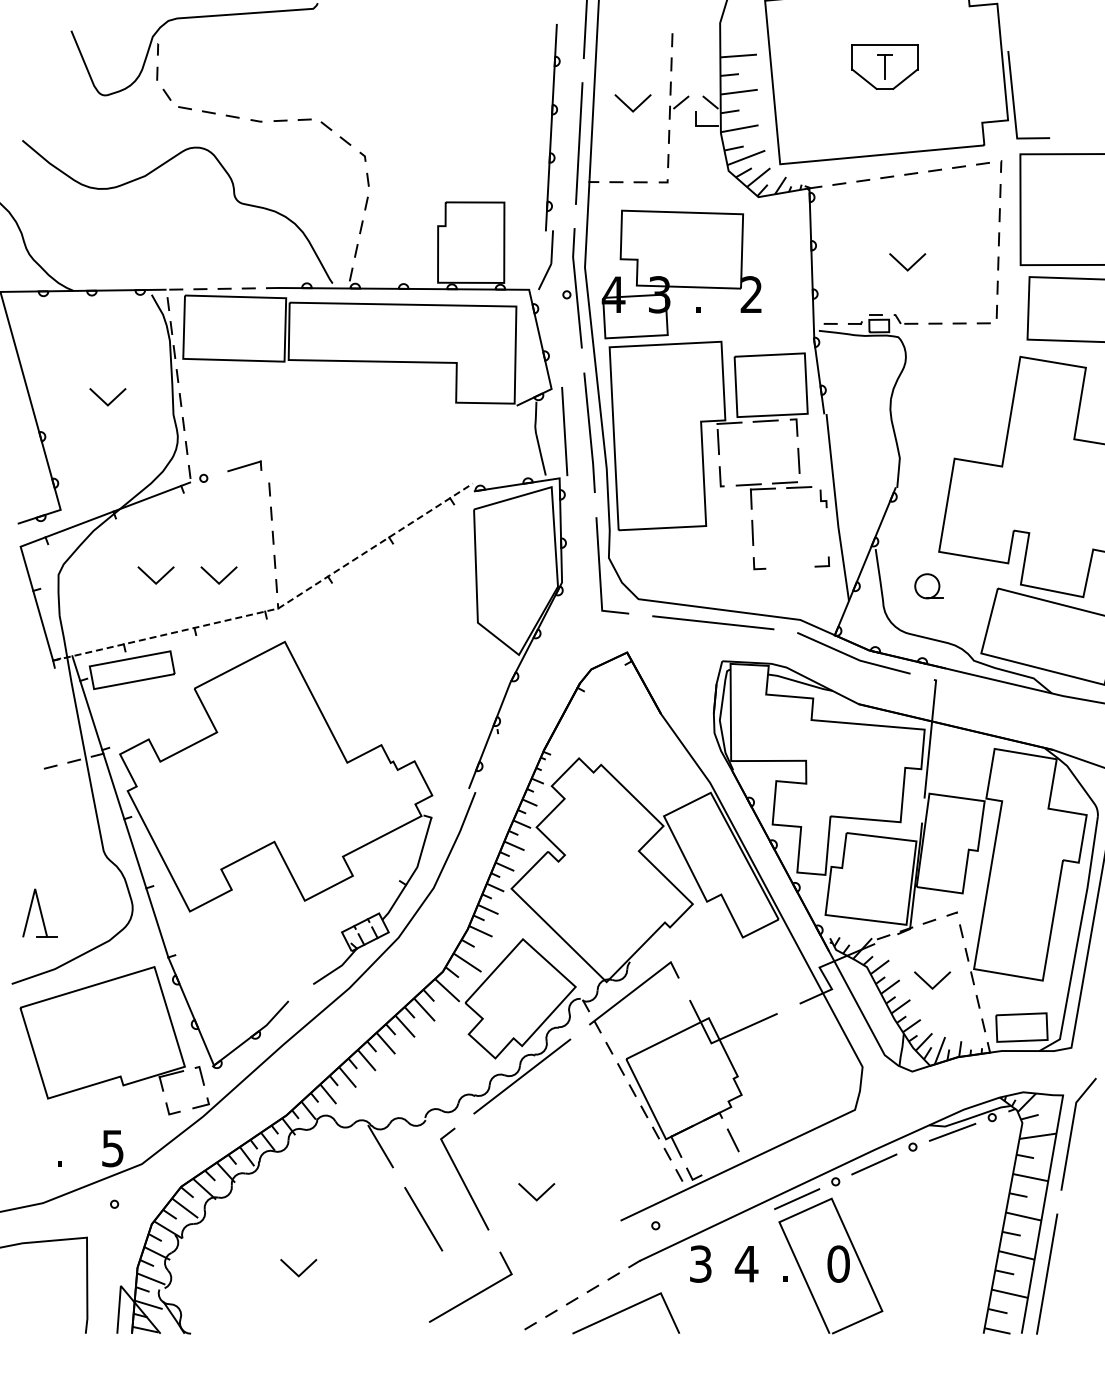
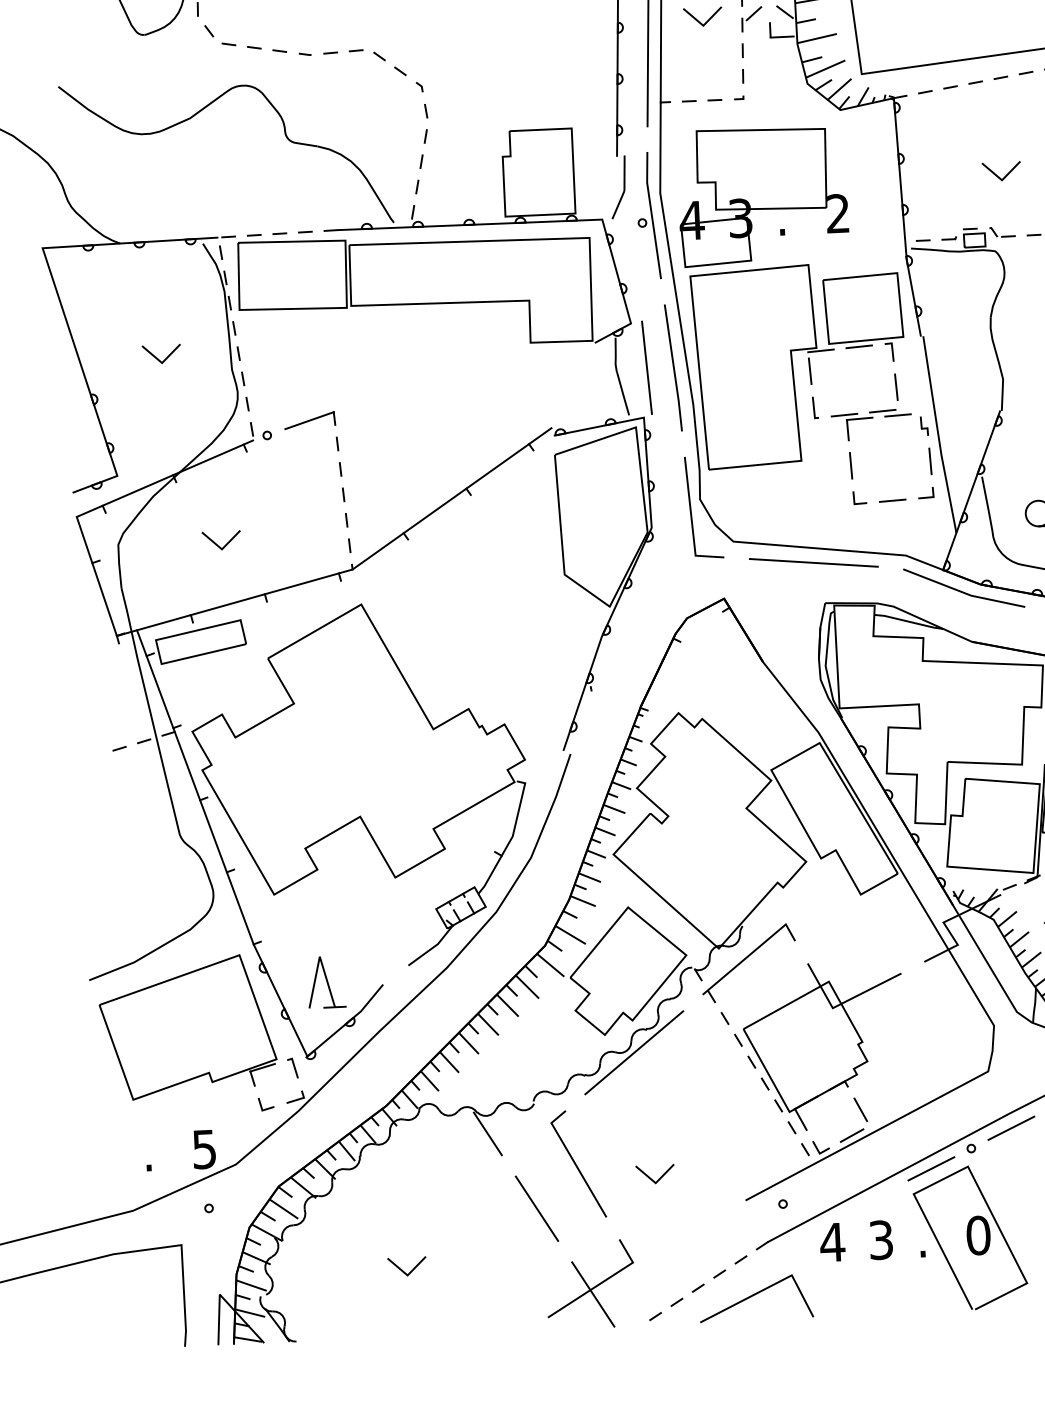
part: (244, 466) -> (309, 420), size x1.43
line: (827, 532) -> (930, 461), added
line: (790, 567) -> (892, 500), added
line: (214, 578) -> (283, 540), removed
line: (278, 608) -> (352, 569), dashed -> solid
part: (39, 912) -> (325, 981), moved
line: (723, 1163) -> (851, 1134), added
text: (700, 1263) -> (832, 1241), 3 -> 4
text: (746, 1263) -> (880, 1239), 4 -> 3
line: (472, 1302) -> (592, 1294), added

